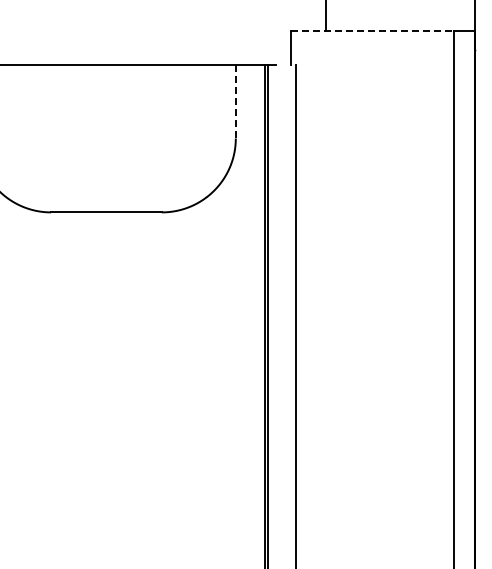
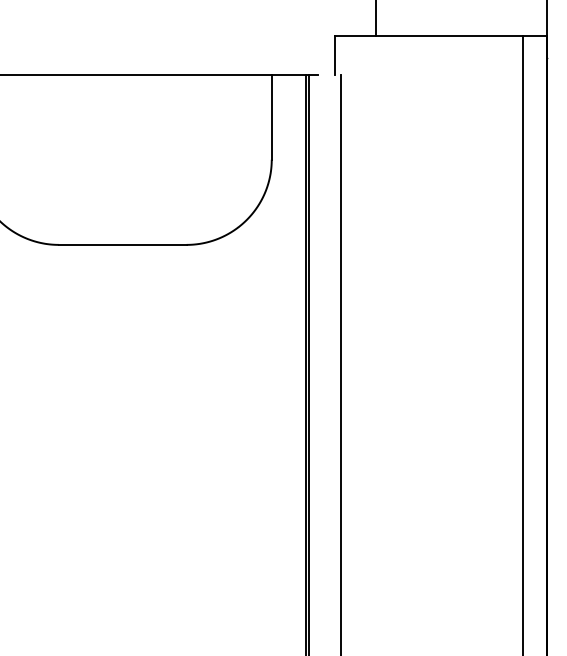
line: (372, 31) -> (429, 36), dashed -> solid
line: (235, 101) -> (271, 117), dashed -> solid

